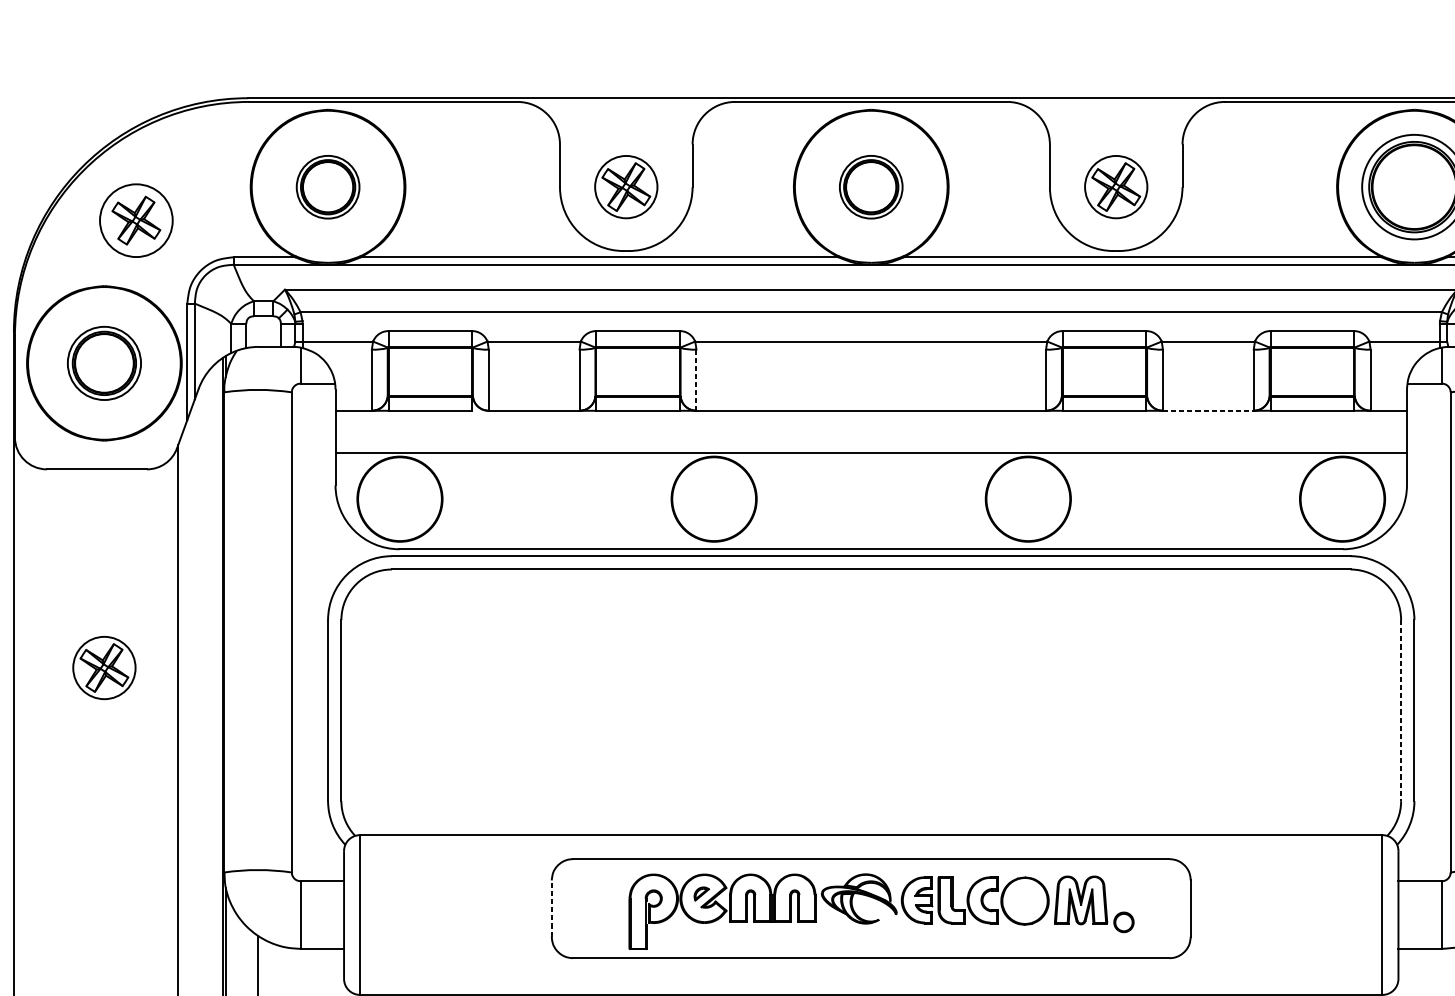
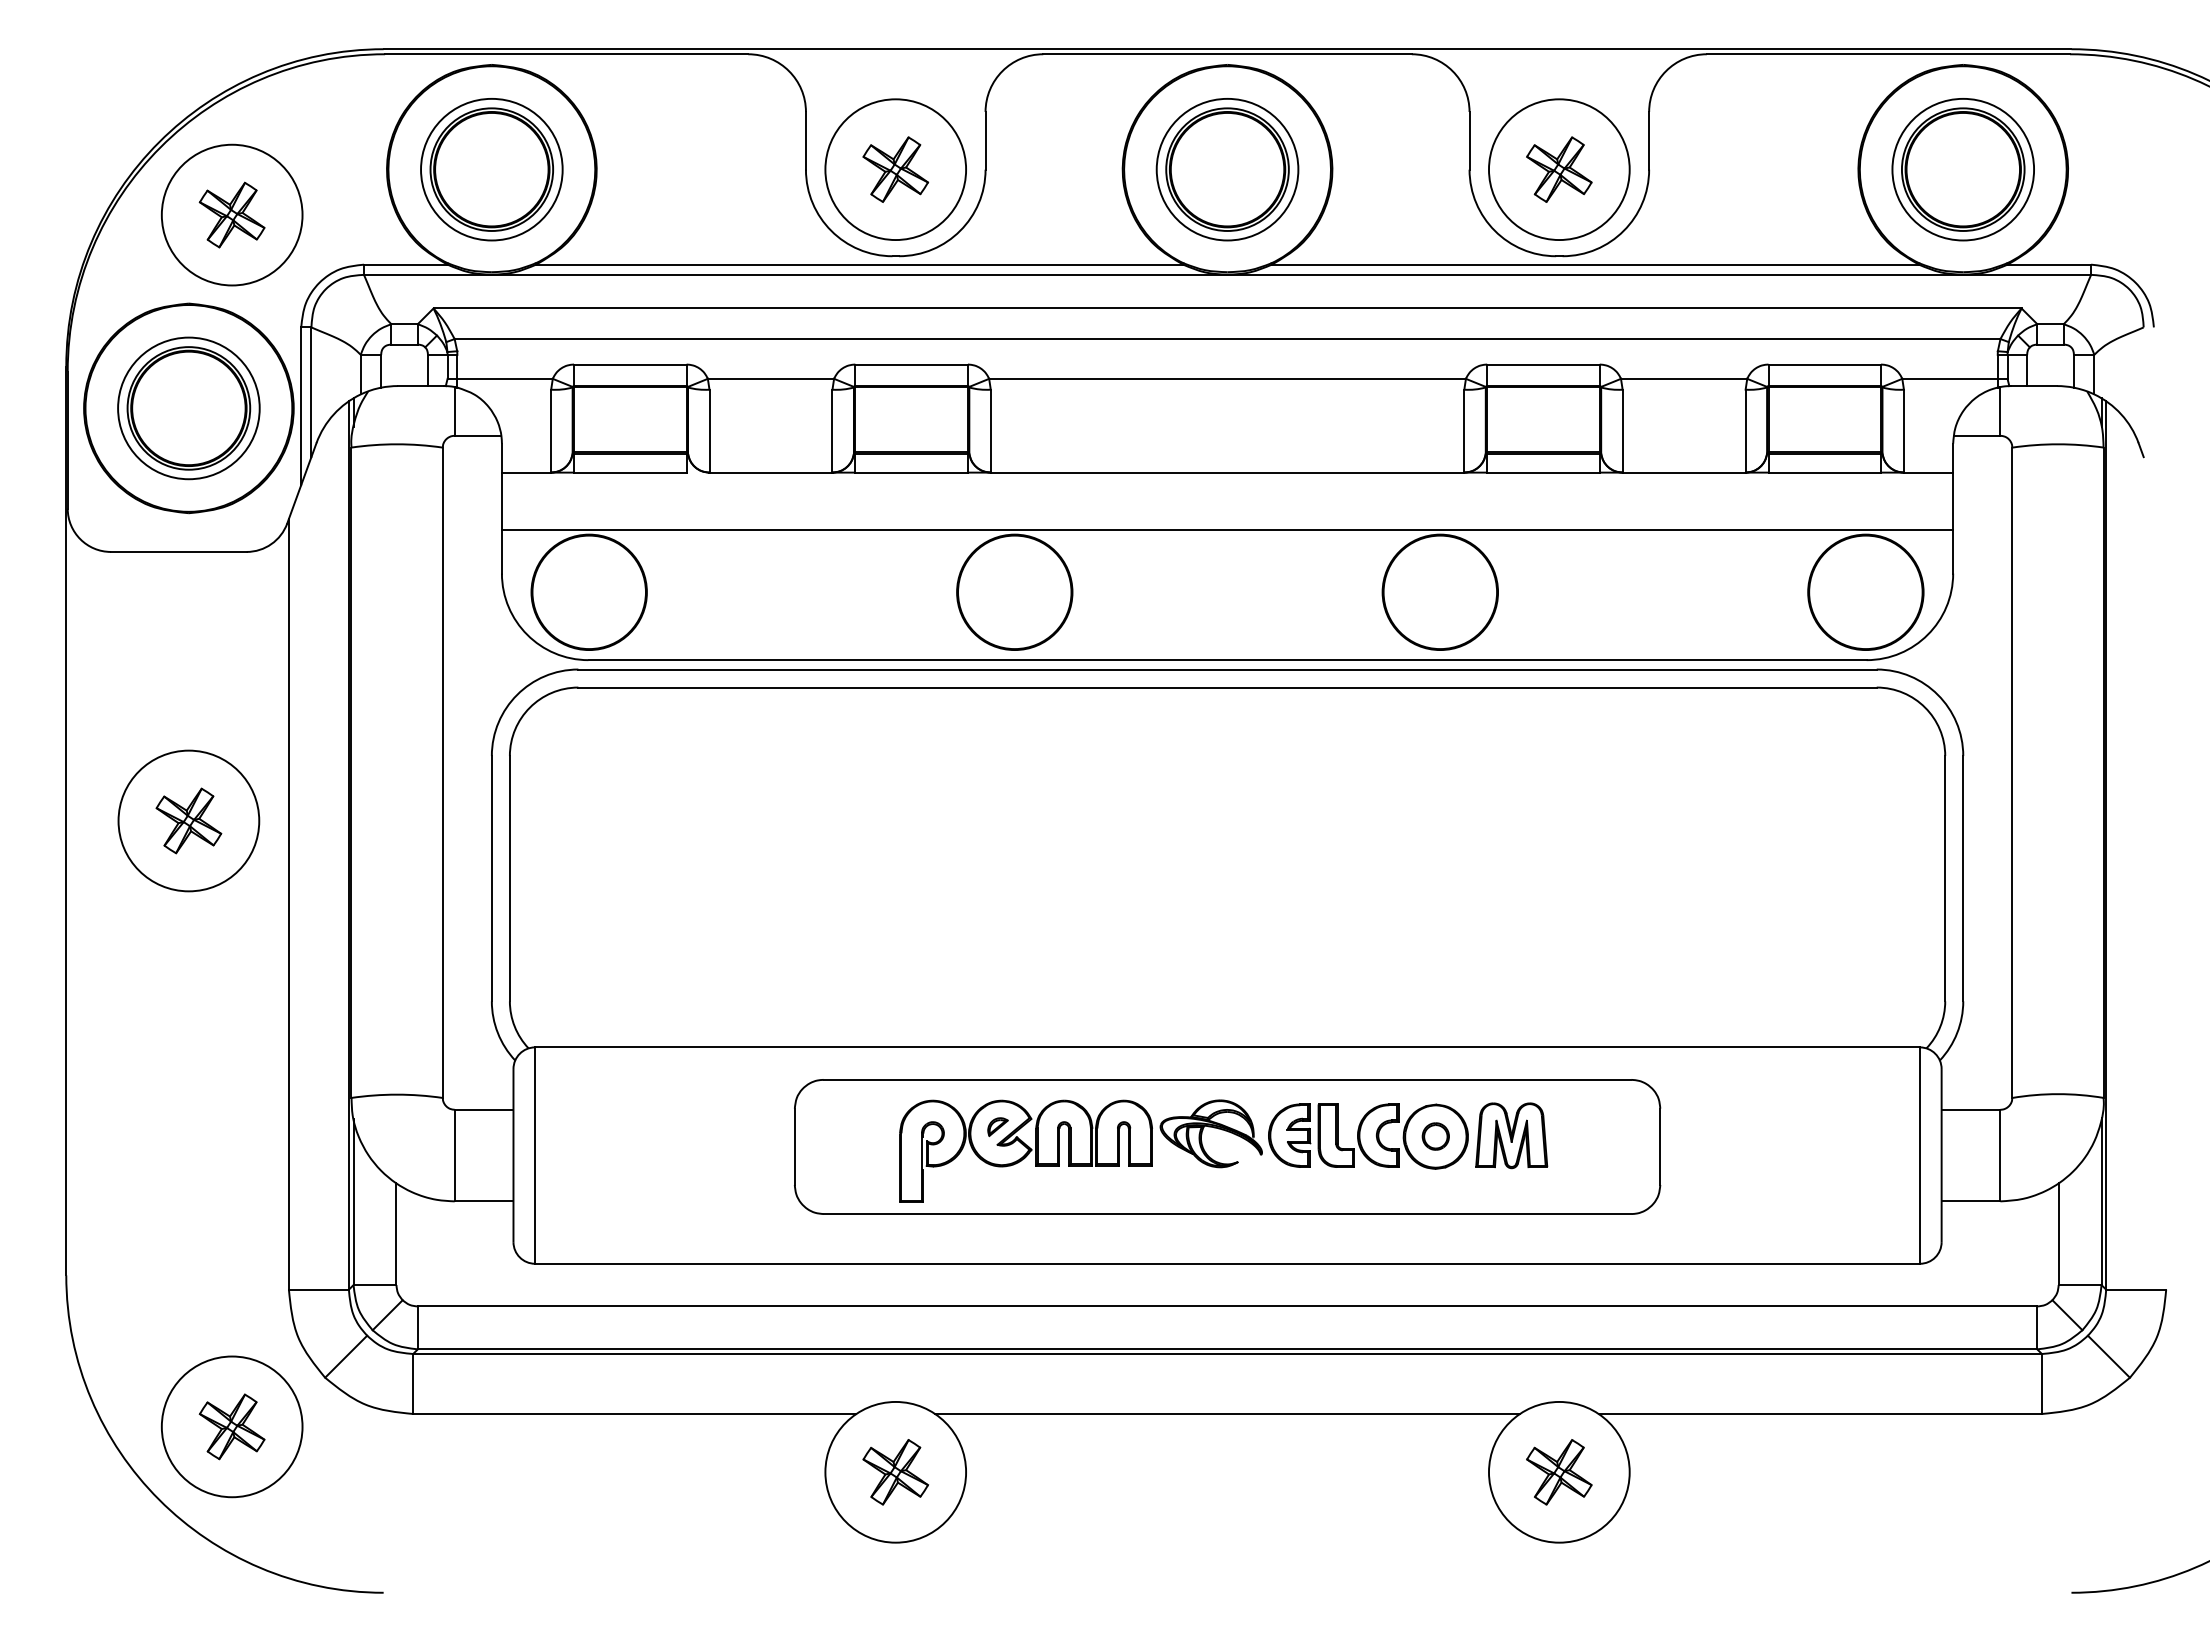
part: (327, 187) -> (491, 169), size x1.67
circle: (626, 187) -> (895, 169), size x1.67
part: (871, 187) -> (1227, 169), size x1.67
circle: (1115, 187) -> (1558, 169), size x1.67
circle: (135, 220) -> (231, 214), size x1.43
part: (104, 363) -> (188, 408), size x1.43
line: (696, 380) -> (990, 431), dashed -> solid
line: (1208, 410) -> (1684, 472), dashed -> solid
circle: (104, 667) -> (188, 820), size x1.67
line: (1401, 710) -> (1945, 878), dashed -> solid
line: (551, 908) -> (794, 1146), dashed -> solid
part: (1123, 922) -> (1435, 1136), moved

